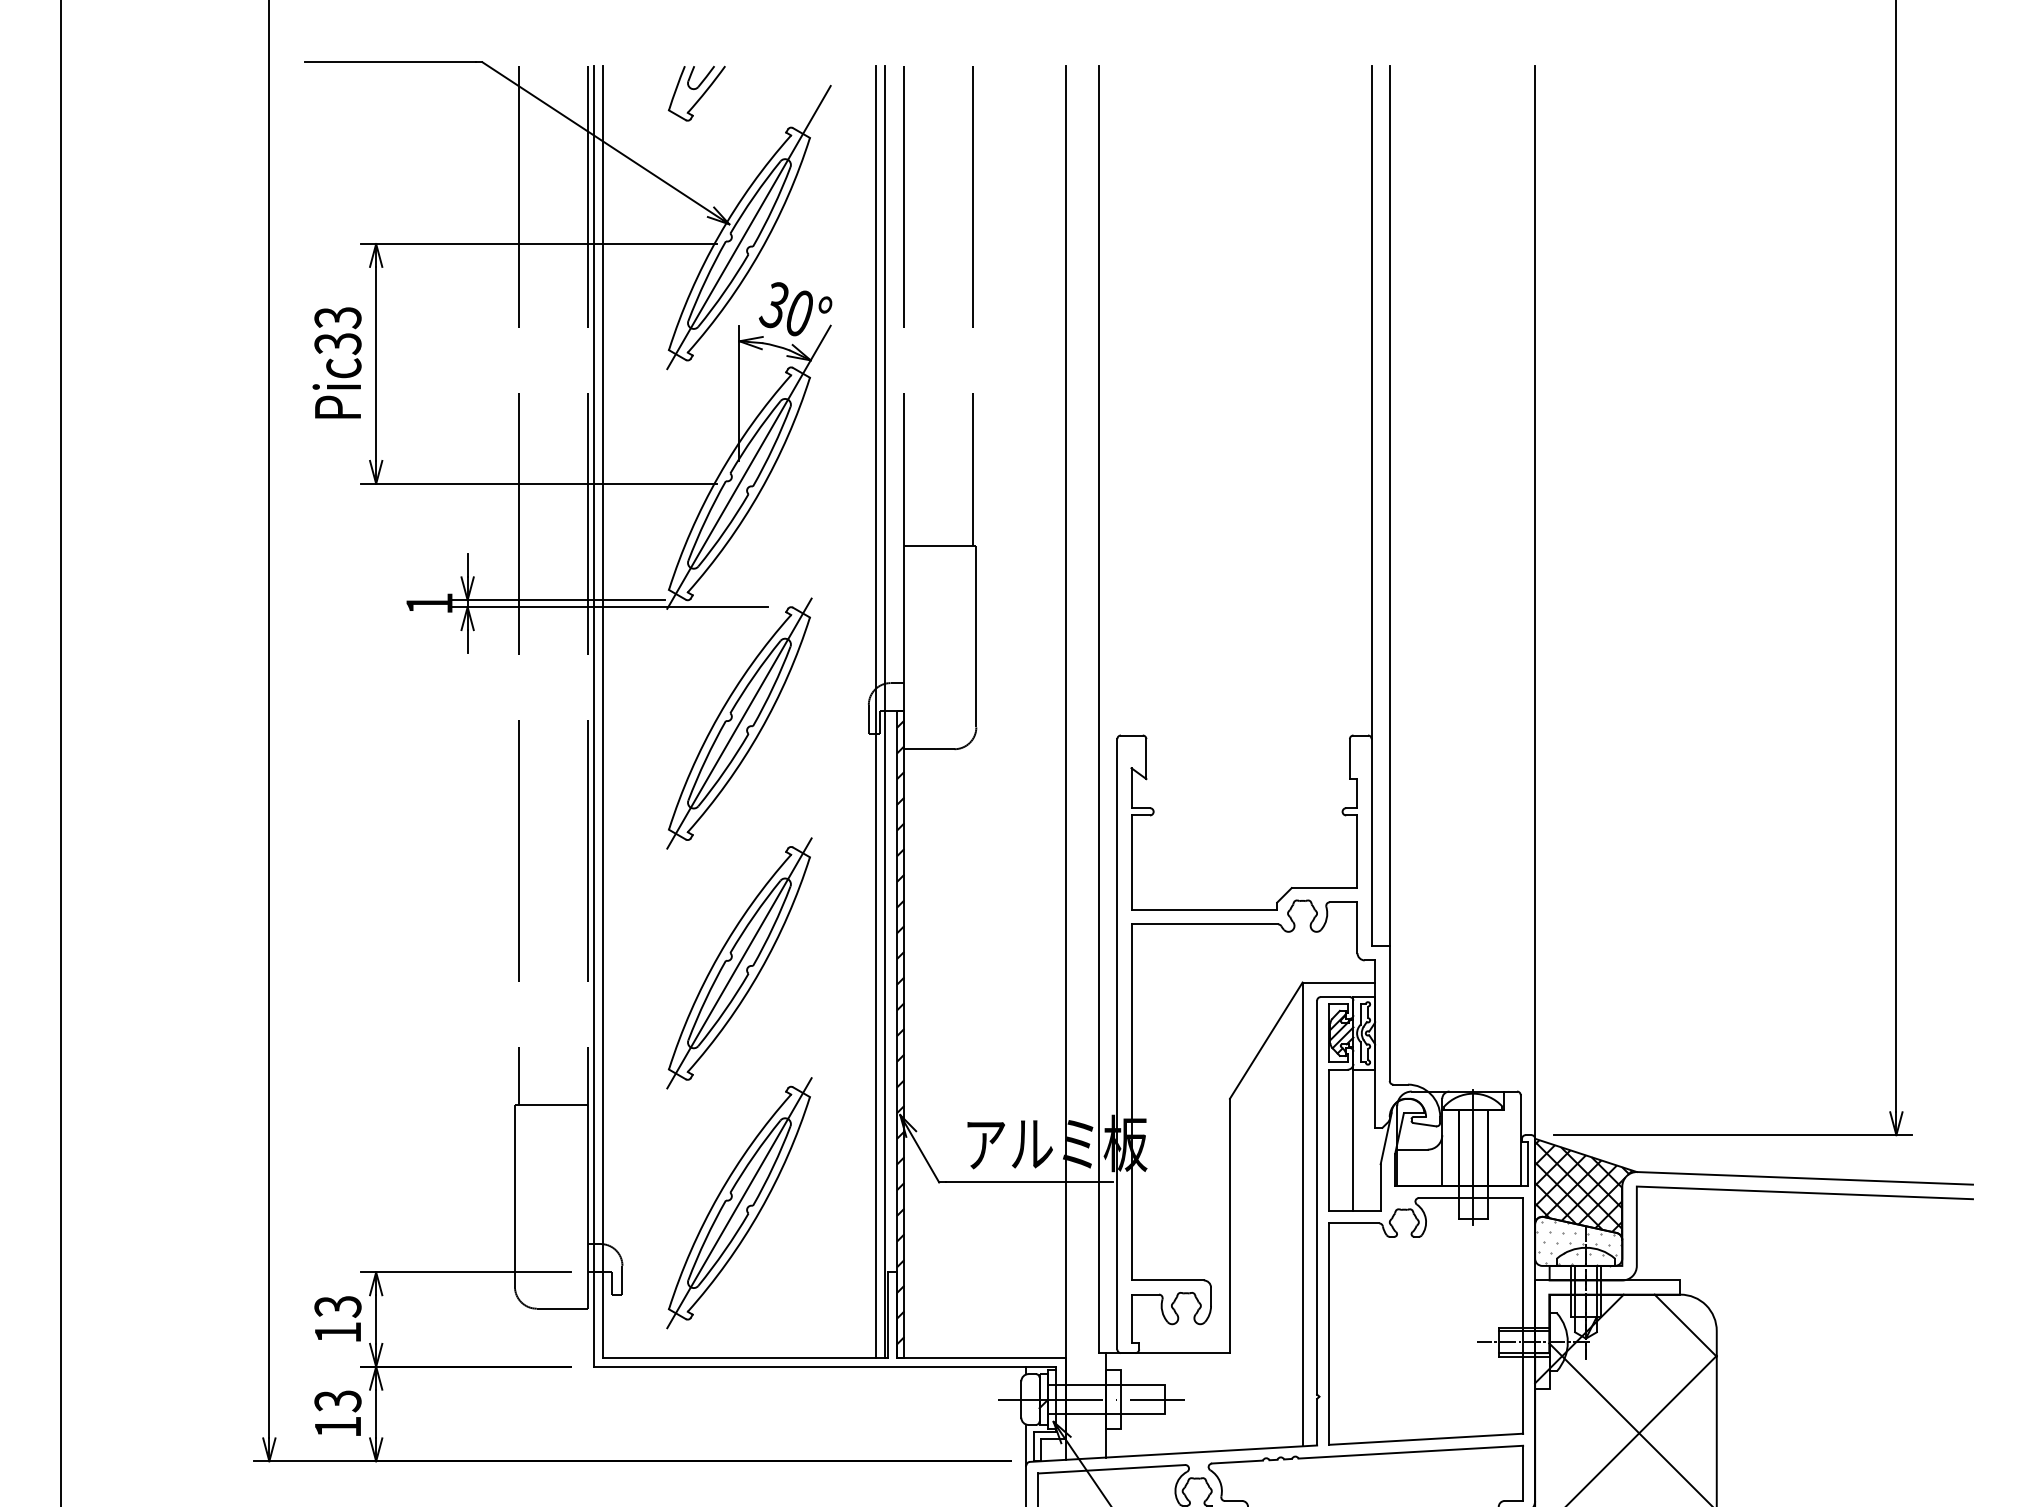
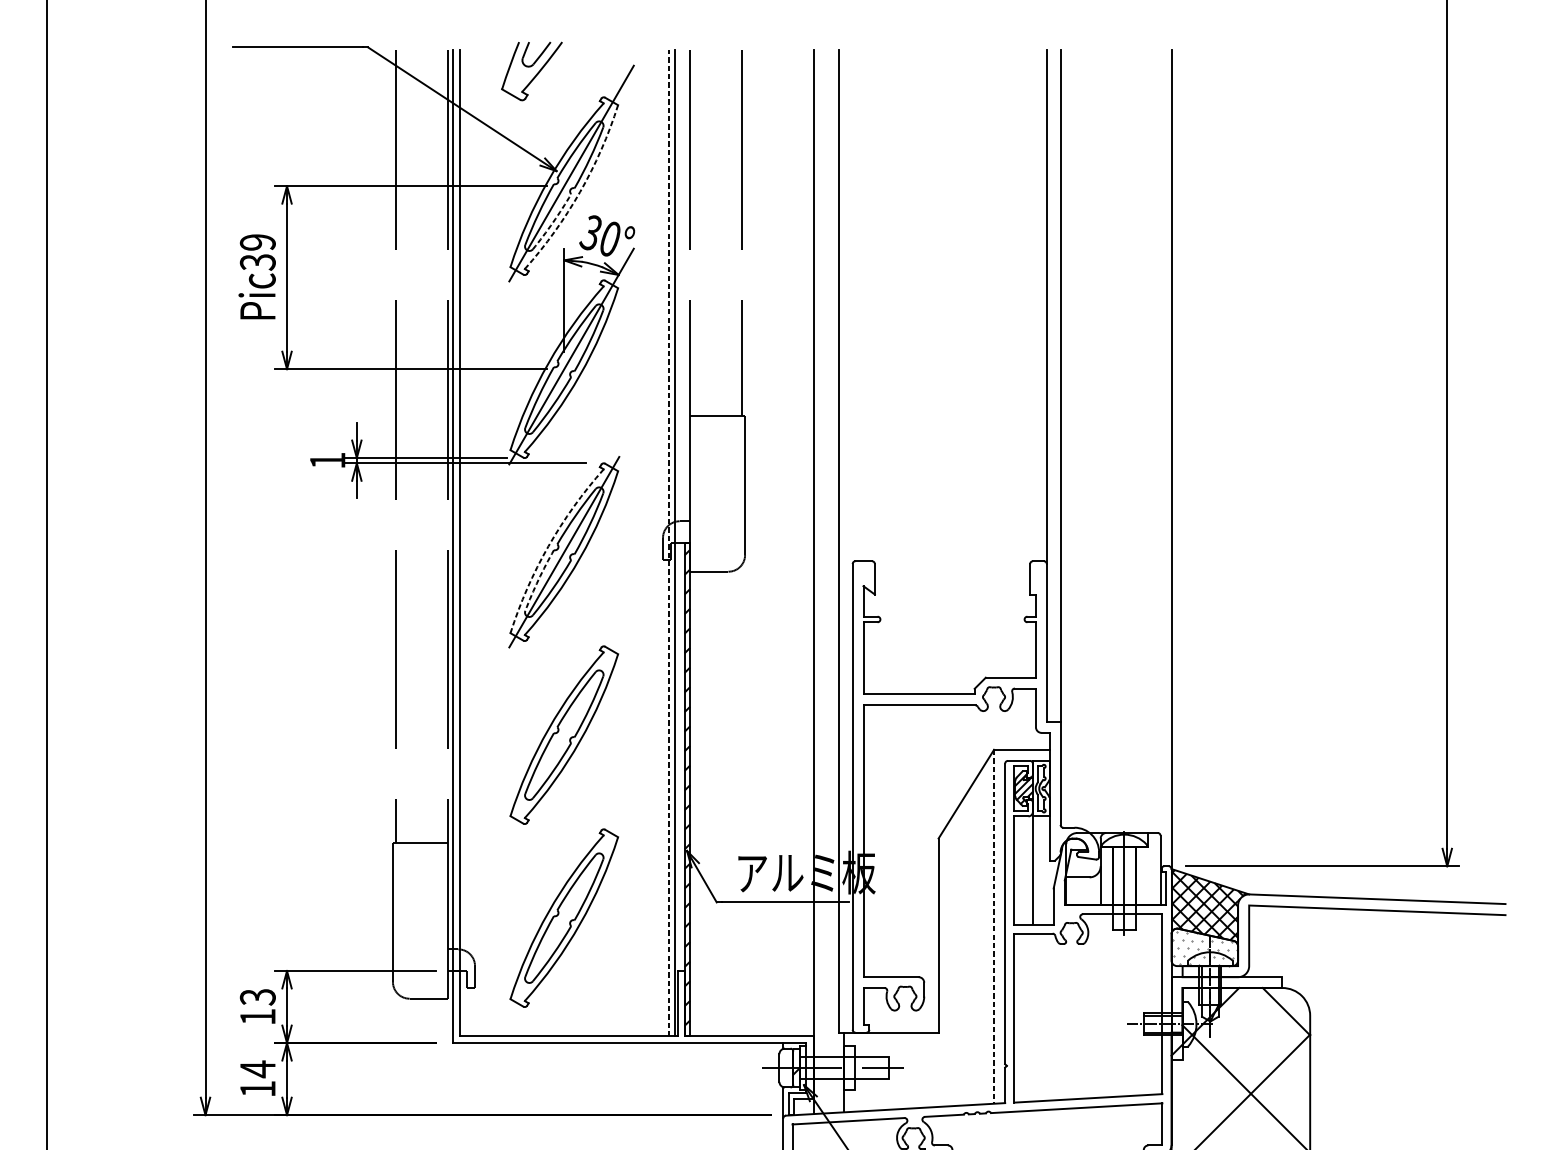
part: (696, 93) -> (531, 71), size x1.4
arc: (760, 251) -> (580, 191), solid -> dashed
arc: (724, 291) -> (552, 222), solid -> dashed
text: (337, 318) -> (257, 243), Pic33 -> Pic39
line: (876, 712) -> (668, 543), solid -> dashed
arc: (718, 715) -> (548, 545), solid -> dashed
arc: (705, 760) -> (538, 580), solid -> dashed
line: (739, 963) -> (564, 735), removed
line: (739, 1203) -> (564, 918), removed
line: (1302, 1214) -> (994, 926), solid -> dashed
text: (337, 1401) -> (257, 1069), 13 -> 14

